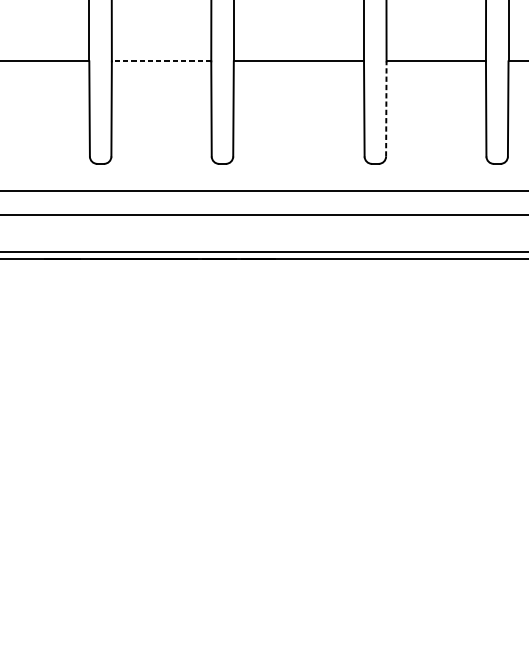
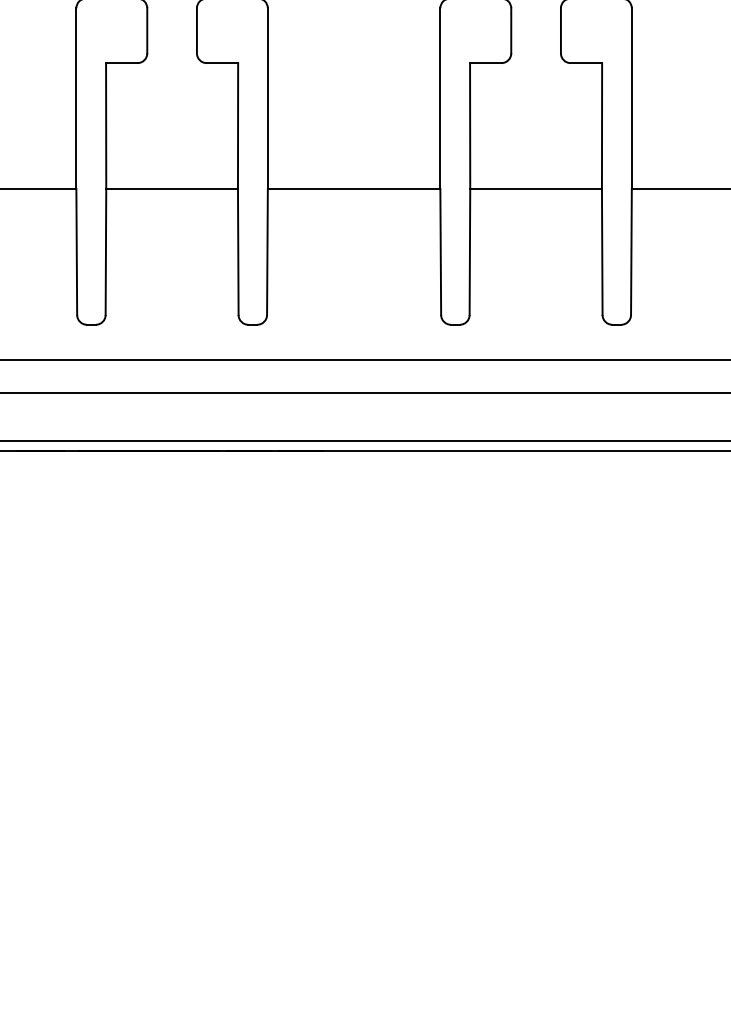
line: (161, 61) -> (172, 188), dashed -> solid
line: (386, 108) -> (469, 251), dashed -> solid

